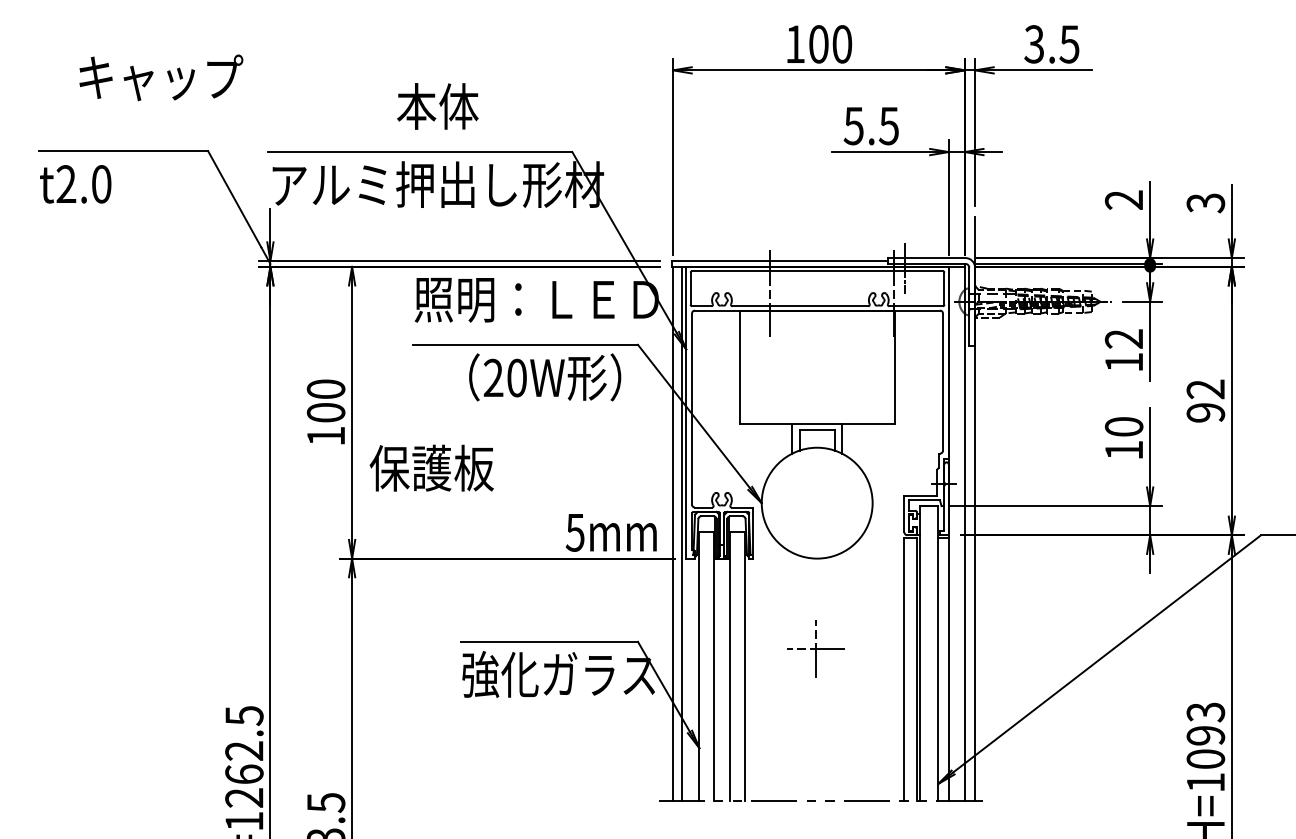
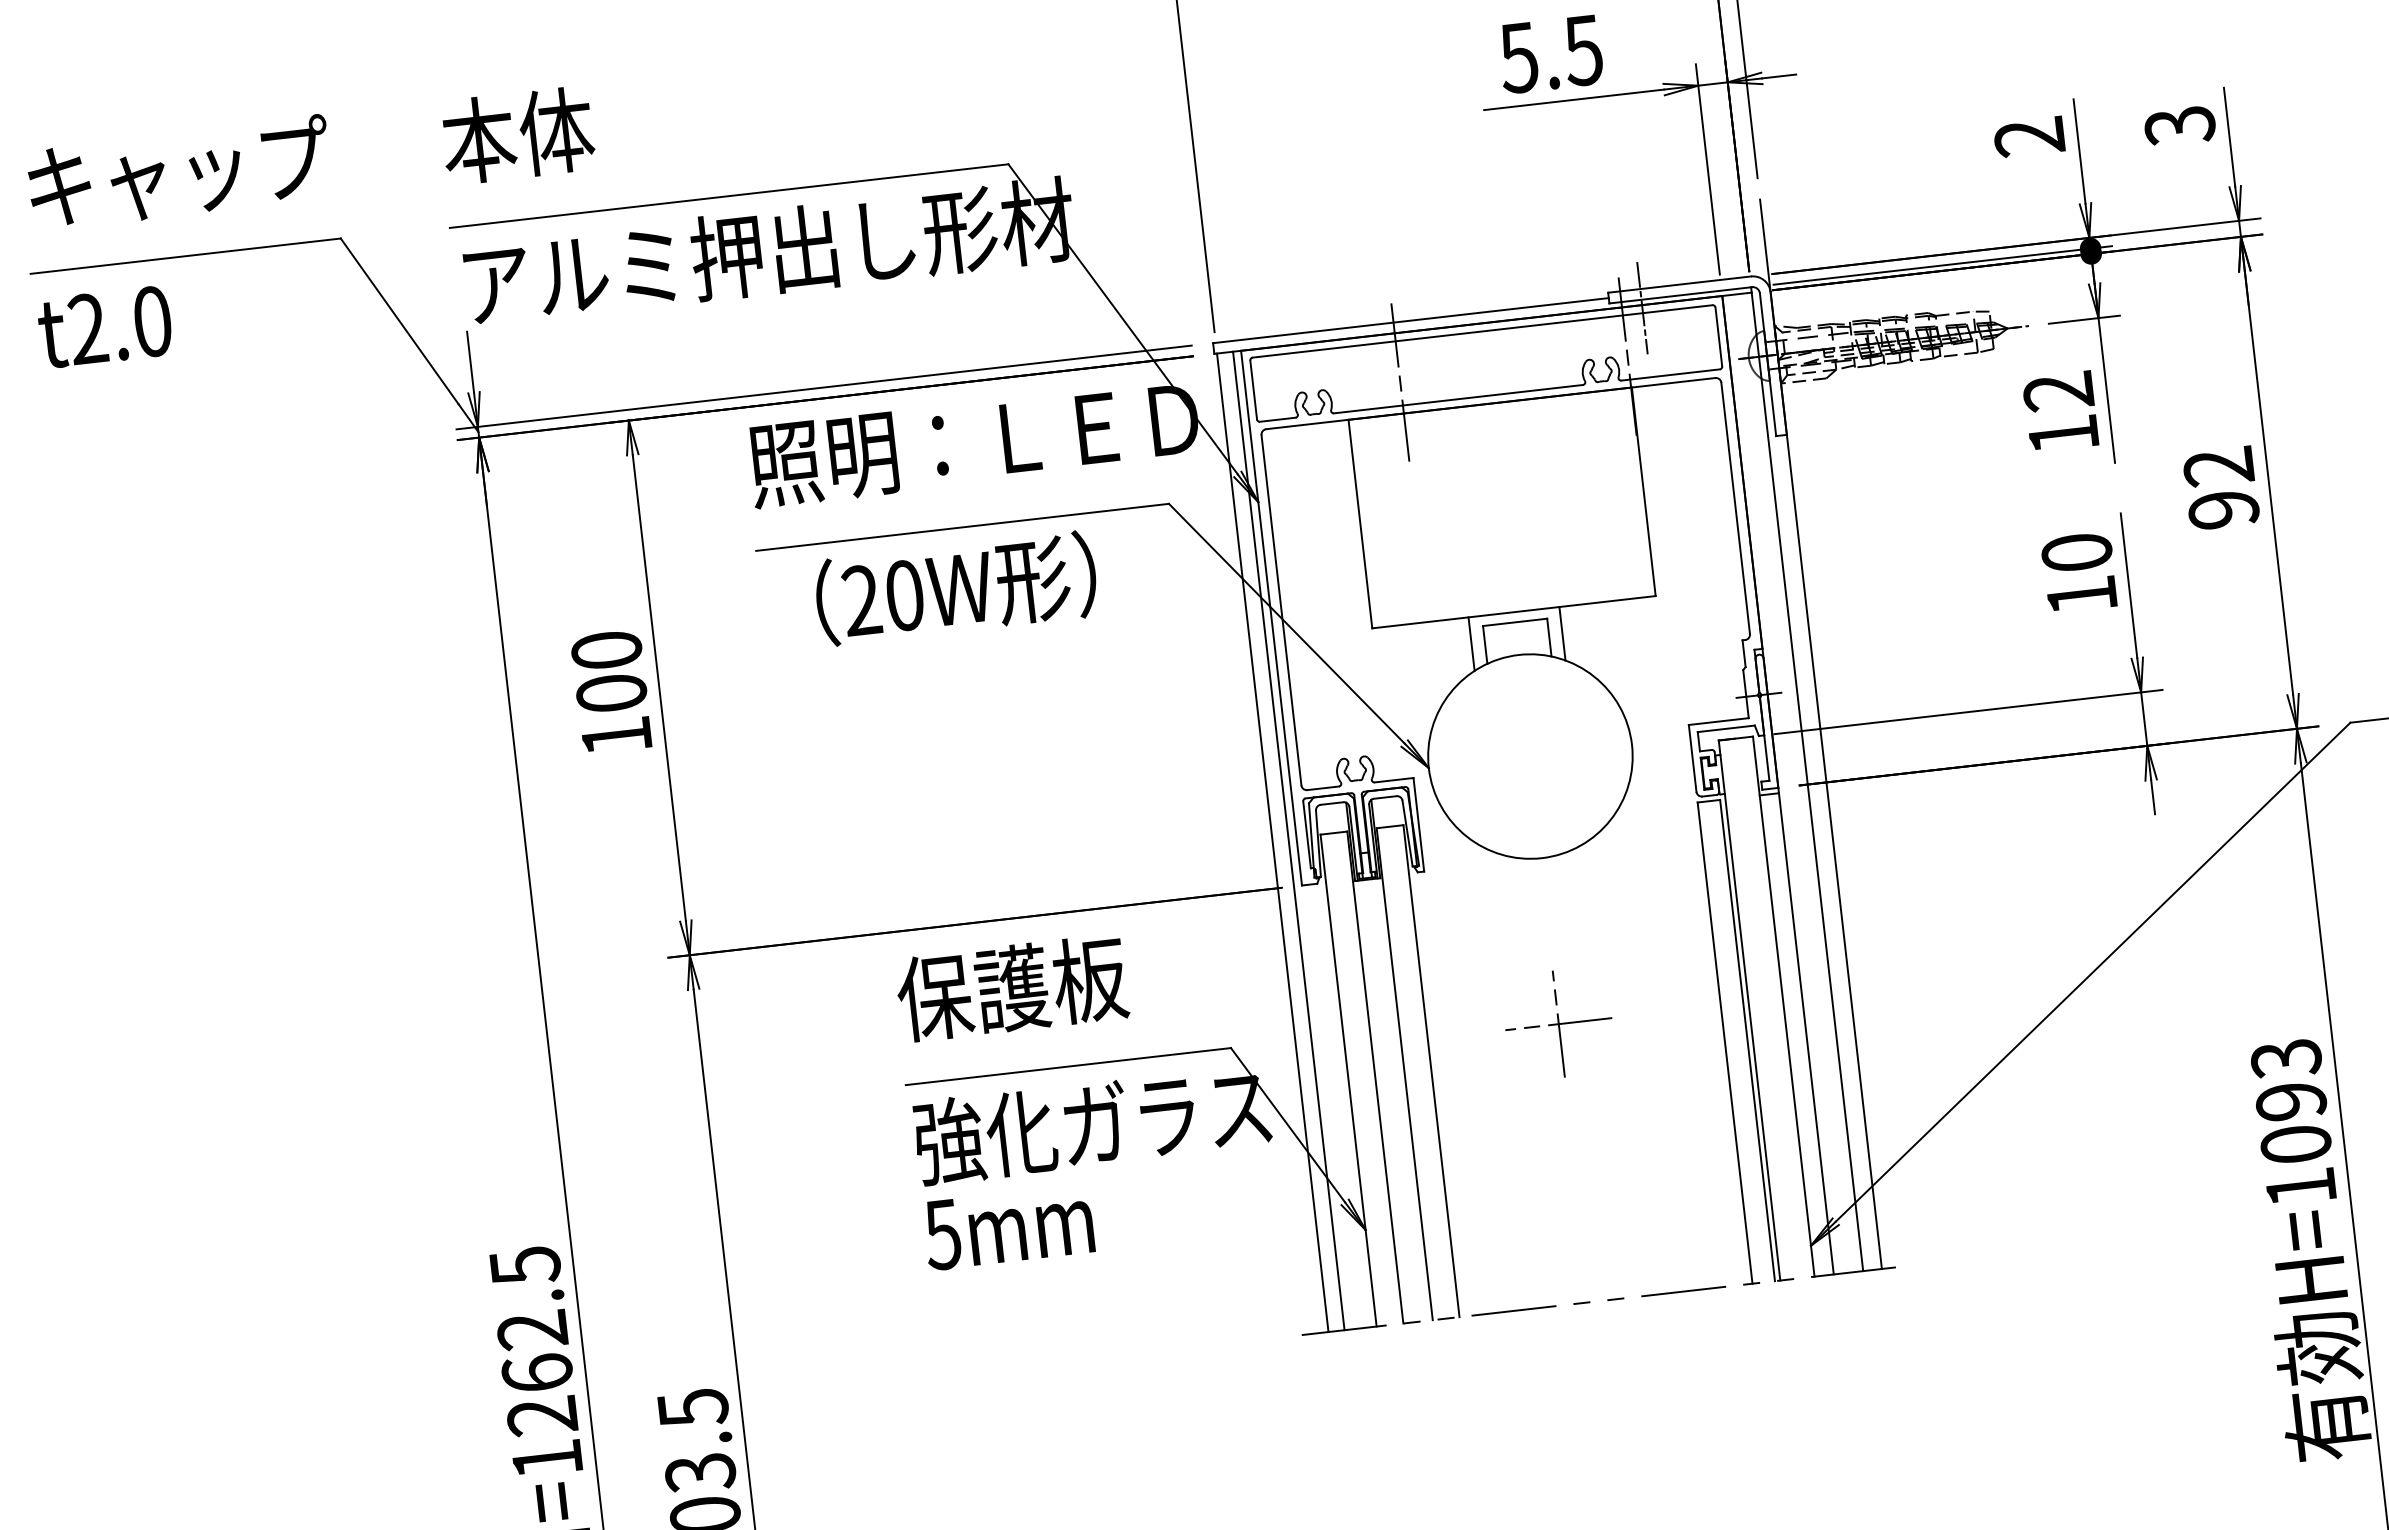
text: (161, 77) -> (179, 172), moved
text: (437, 106) -> (517, 135), moved
text: (545, 377) -> (956, 588), moved
text: (431, 467) -> (1011, 987), moved
text: (610, 532) -> (1007, 1226), moved

